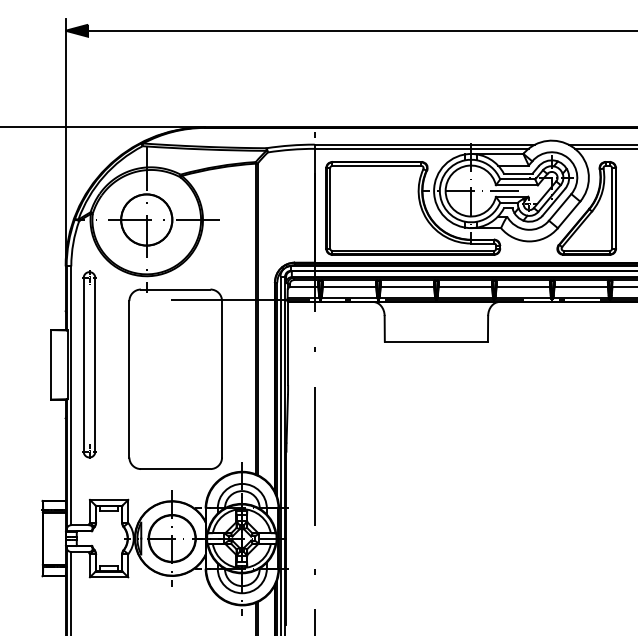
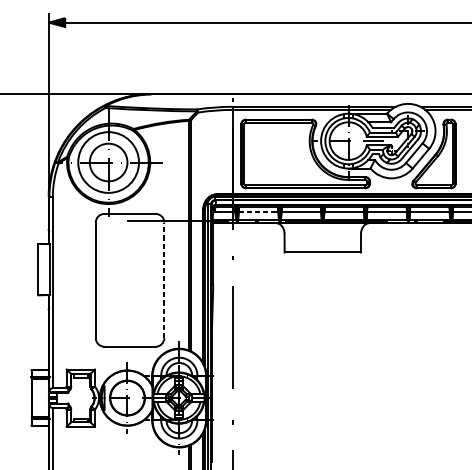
circle: (146, 219) -> (108, 162), size x1.6
line: (349, 287) -> (258, 212), solid -> dashed
part: (89, 364) -> (66, 269), removed
line: (222, 378) -> (164, 279), solid -> dashed

